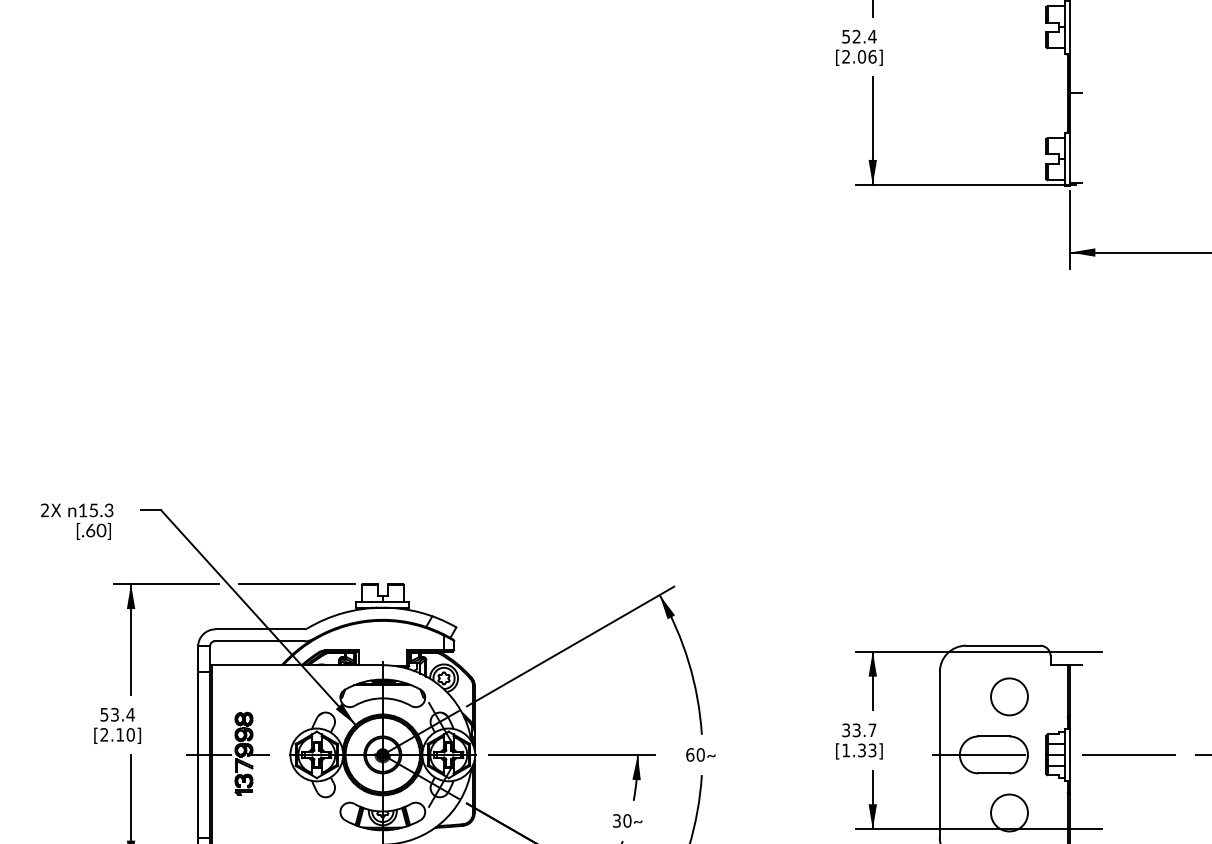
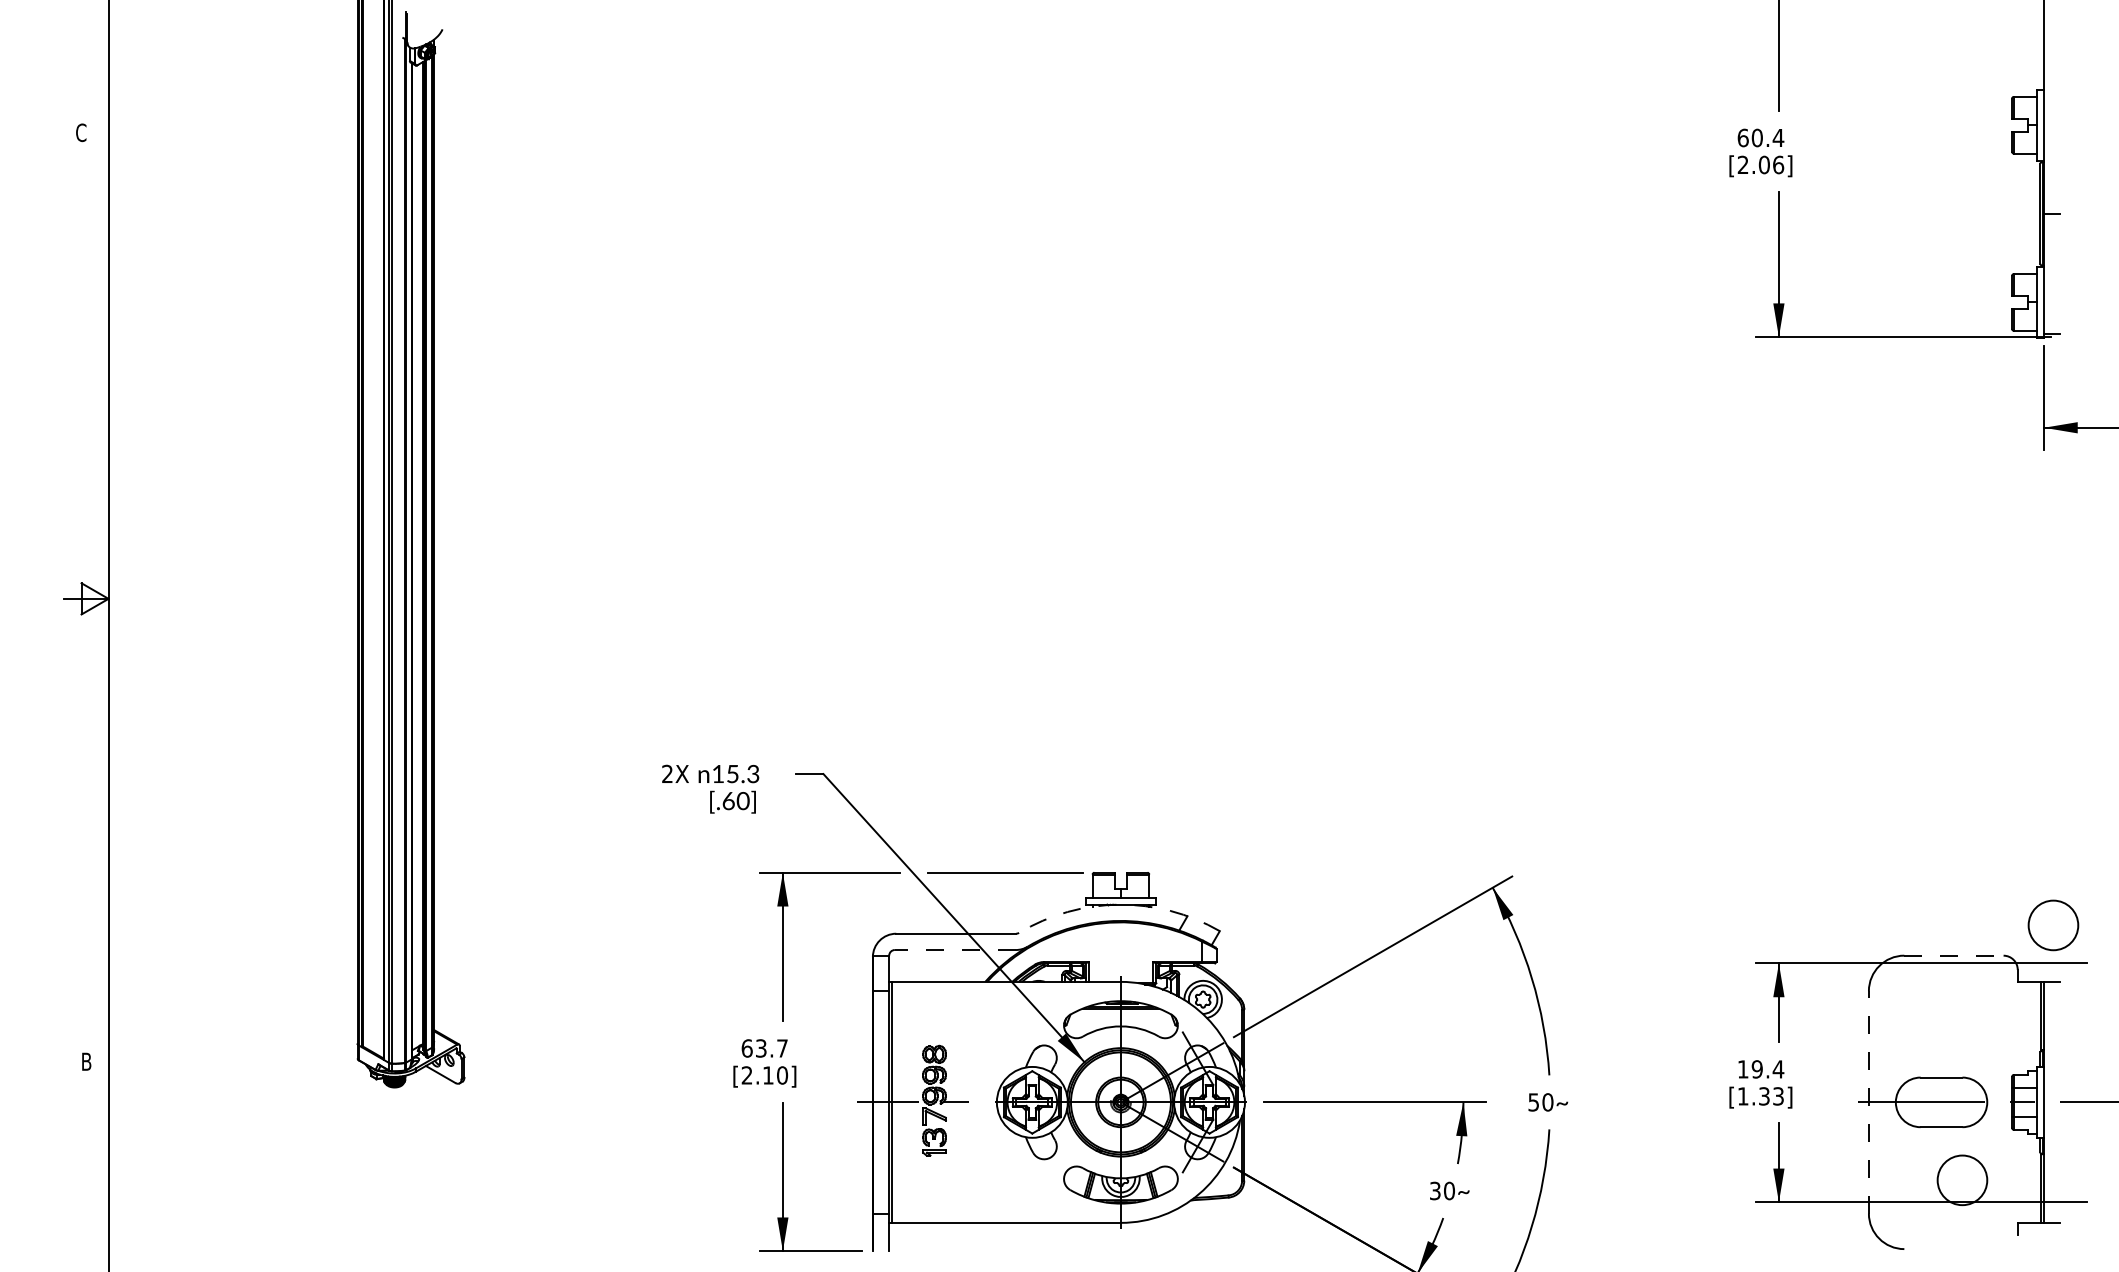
text: (850, 36) -> (1749, 137), 52.4 -> 60.4
arc: (381, 607) -> (1119, 904), solid -> dashed
line: (258, 641) -> (954, 950), solid -> dashed
line: (1002, 645) -> (1953, 955), solid -> dashed
circle: (1009, 696) -> (2053, 925), moved
text: (117, 714) -> (764, 1048), 53.4 -> 63.7
text: (859, 730) -> (1760, 1069), 33.7 -> 19.4
line: (939, 754) -> (1868, 1101), solid -> dashed
text: (690, 755) -> (1533, 1102), 60 -> 50

